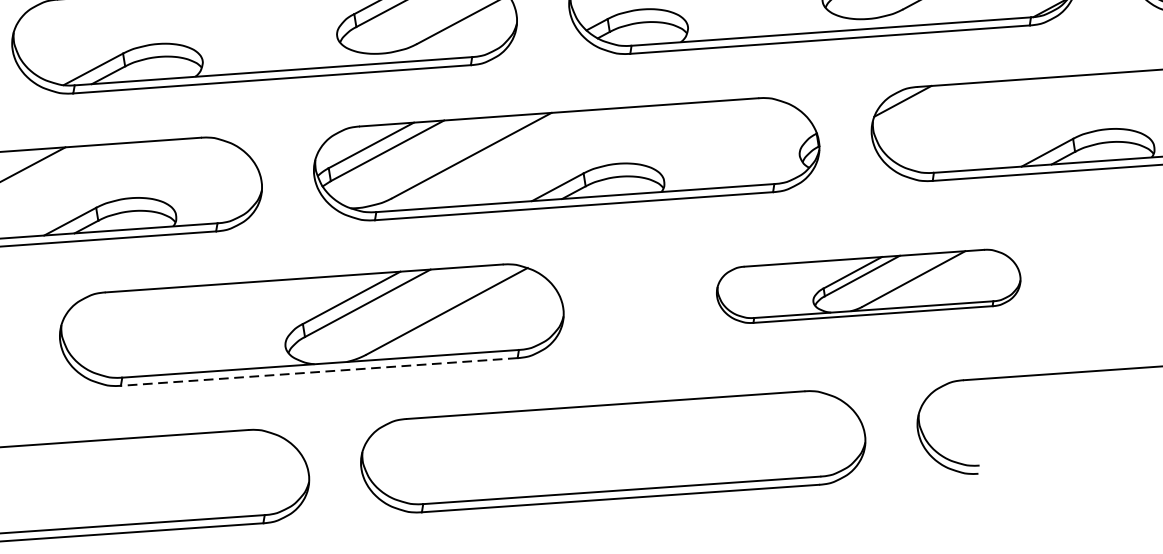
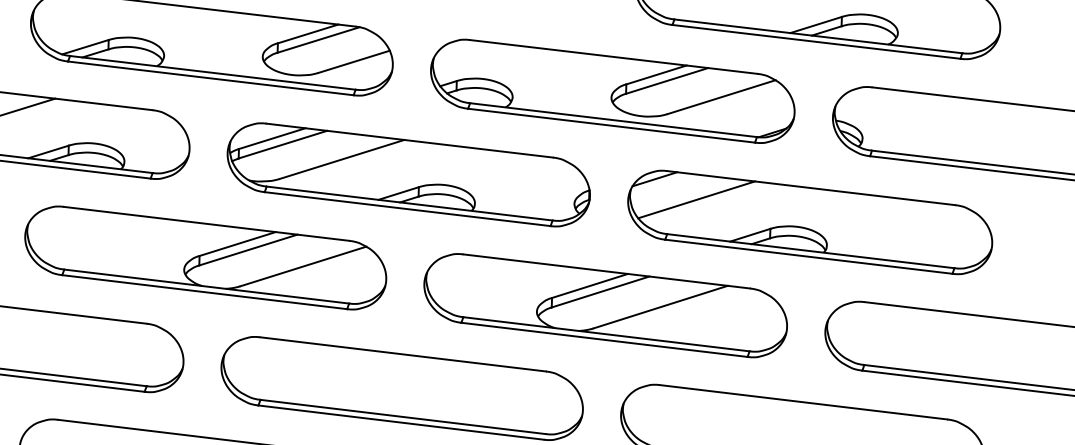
line: (964, 118) -> (696, 199), added
part: (868, 286) -> (605, 305), size x1.67
line: (319, 372) -> (204, 292), dashed -> solid

